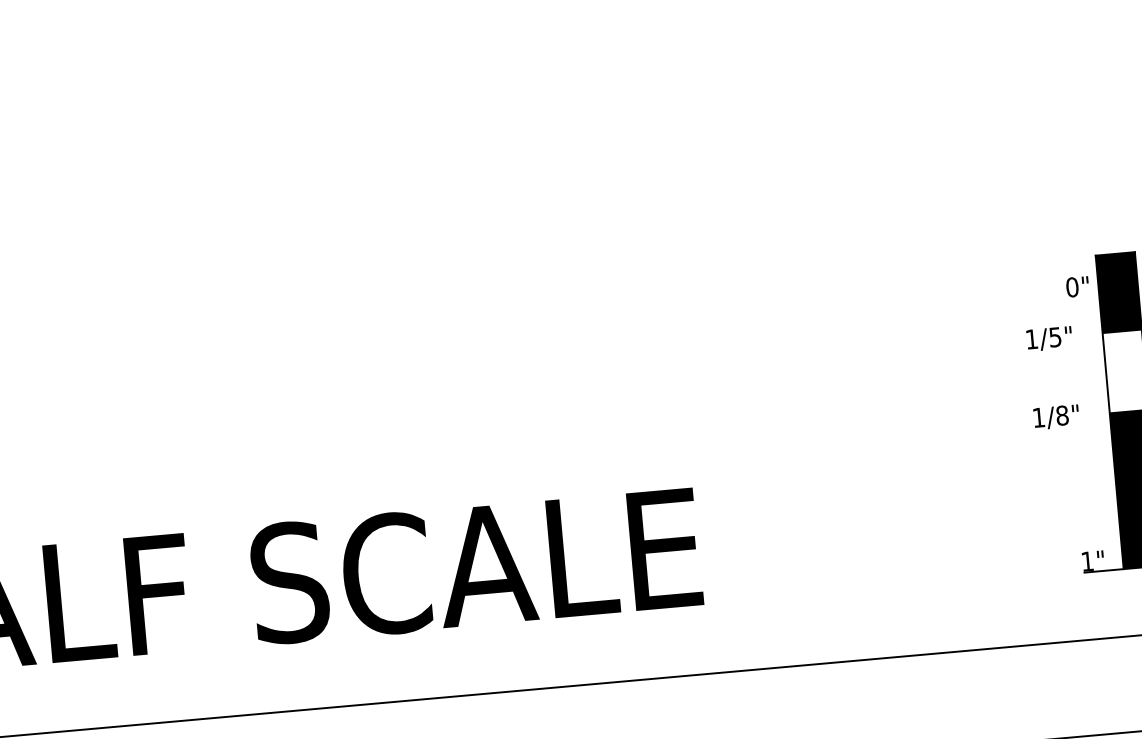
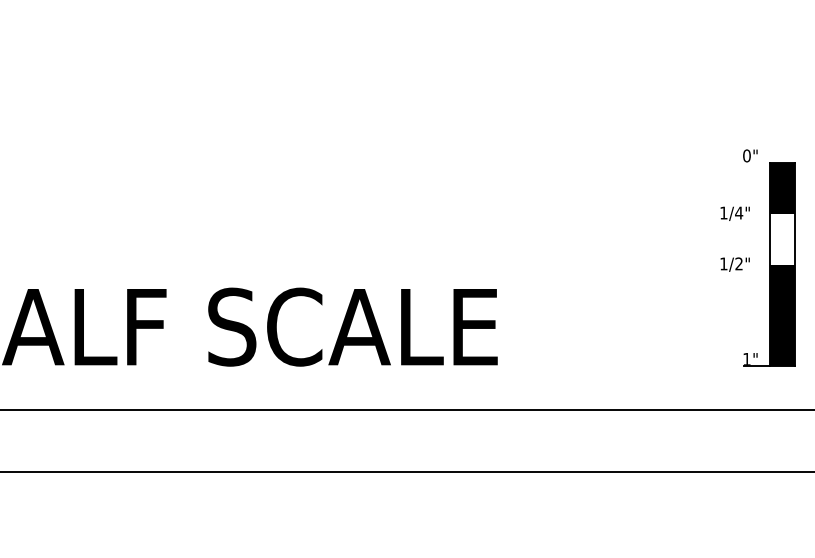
text: (1077, 286) -> (750, 155), moved
text: (1055, 336) -> (739, 212), 1/5" -> 1/4"
text: (1061, 415) -> (738, 263), 1/8" -> 1/2"

